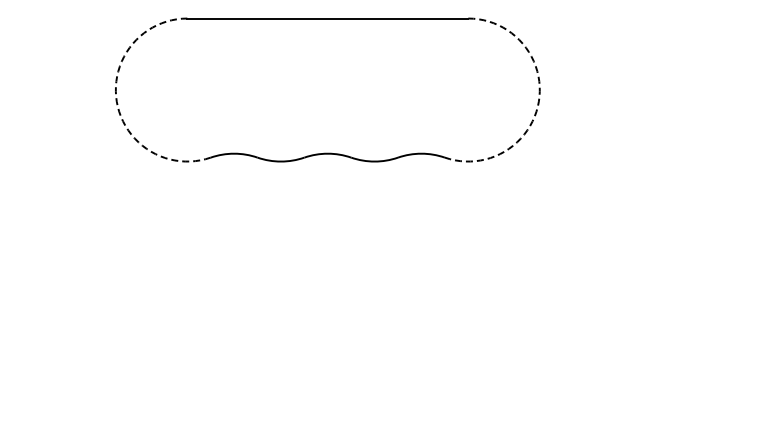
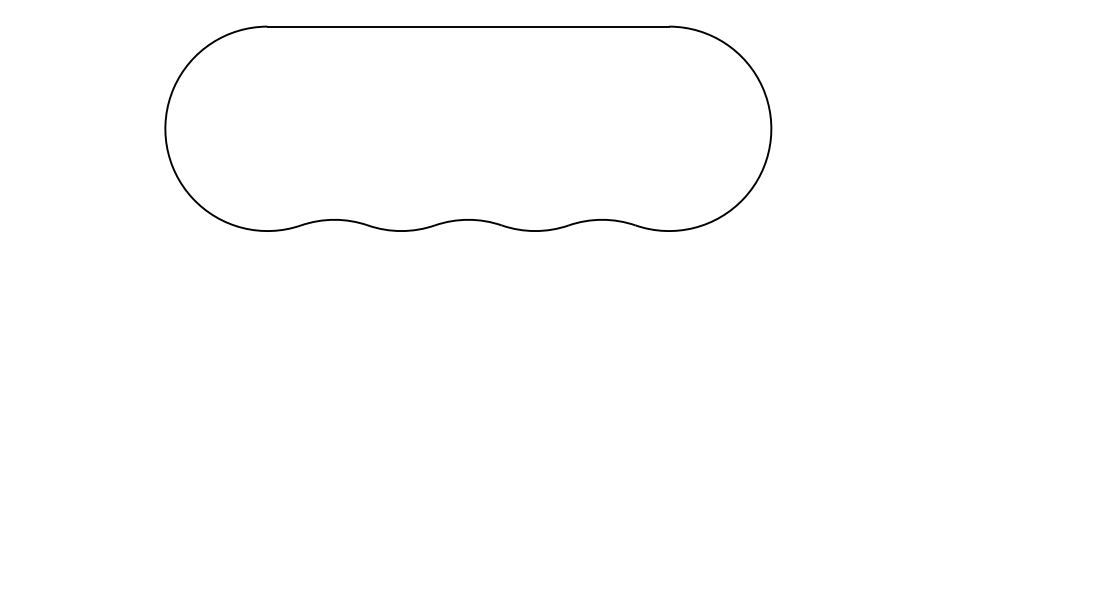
arc: (116, 101) -> (166, 145), dashed -> solid
arc: (538, 101) -> (769, 145), dashed -> solid

